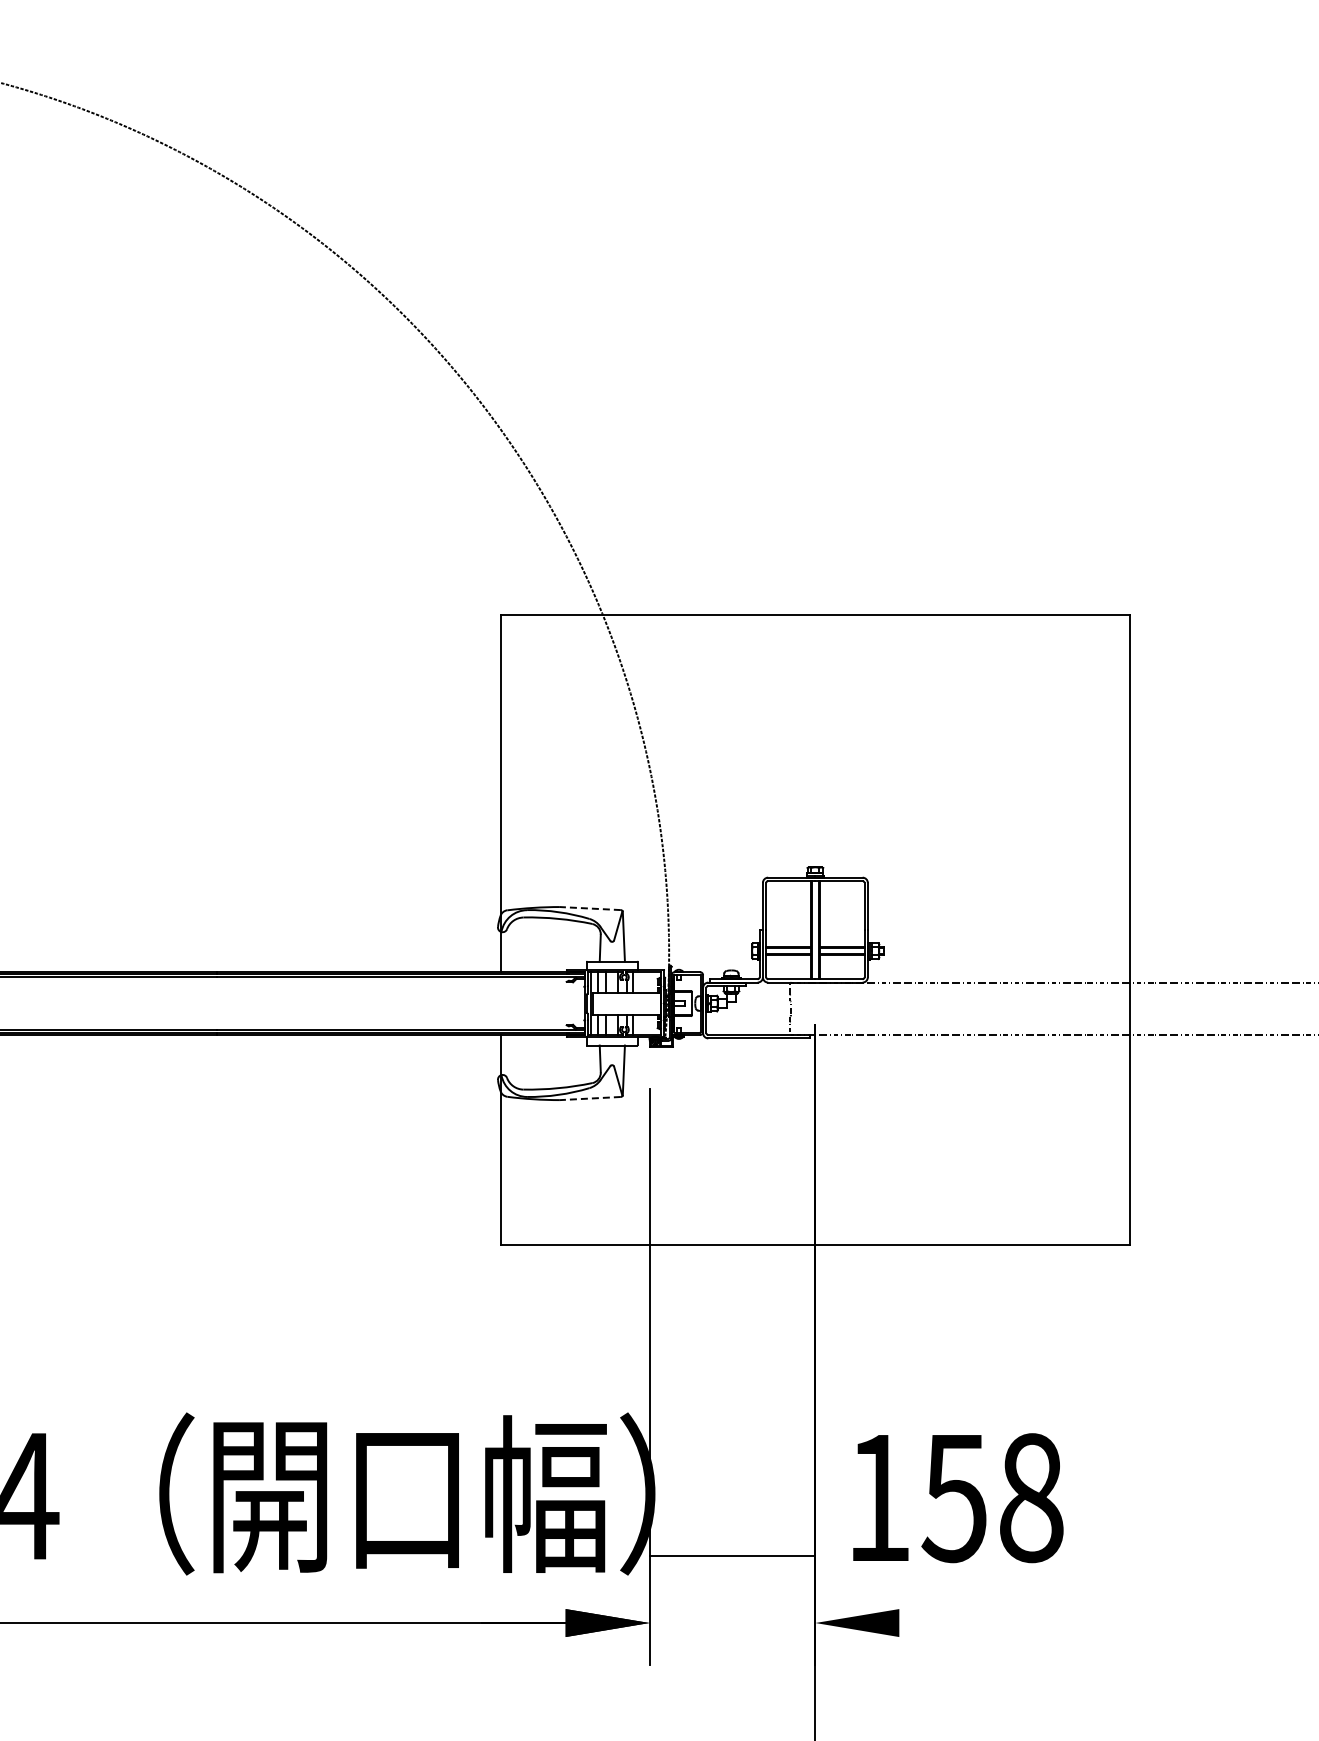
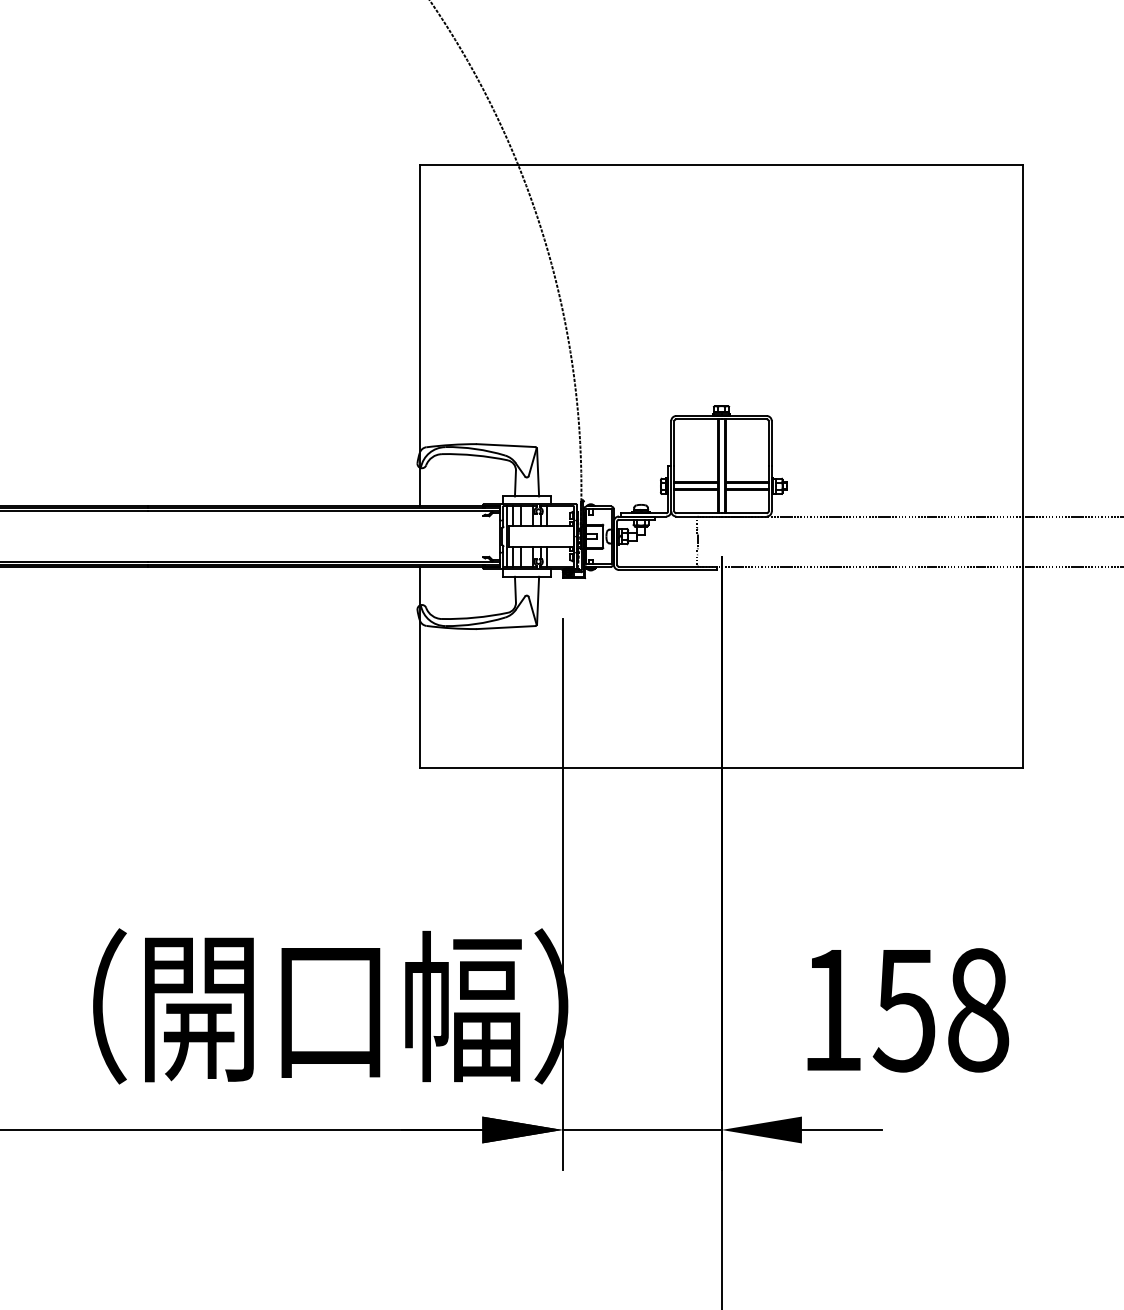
line: (590, 908) -> (506, 445), dashed -> solid
line: (590, 1098) -> (506, 627), dashed -> solid
text: (958, 1498) -> (908, 1010), moved
line: (732, 1556) -> (642, 1130), moved
line: (941, 1623) -> (842, 1130), added

